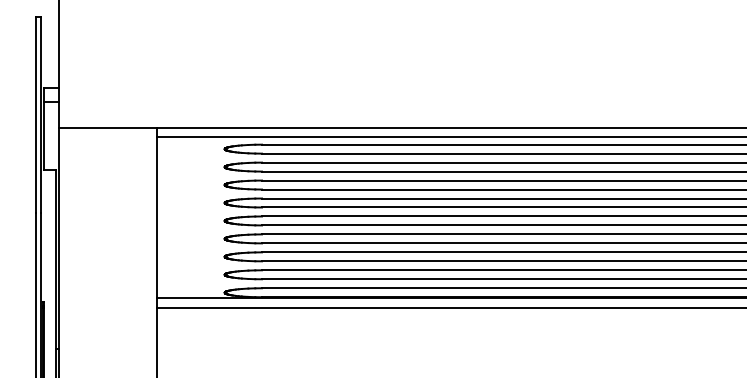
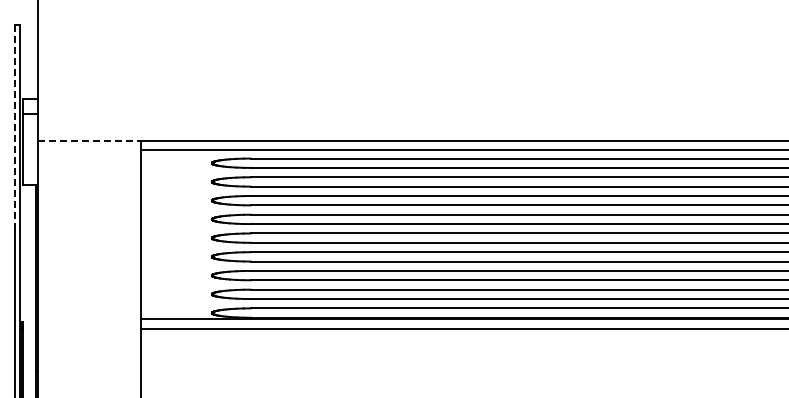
line: (36, 114) -> (15, 127), solid -> dashed
line: (108, 127) -> (90, 140), solid -> dashed

